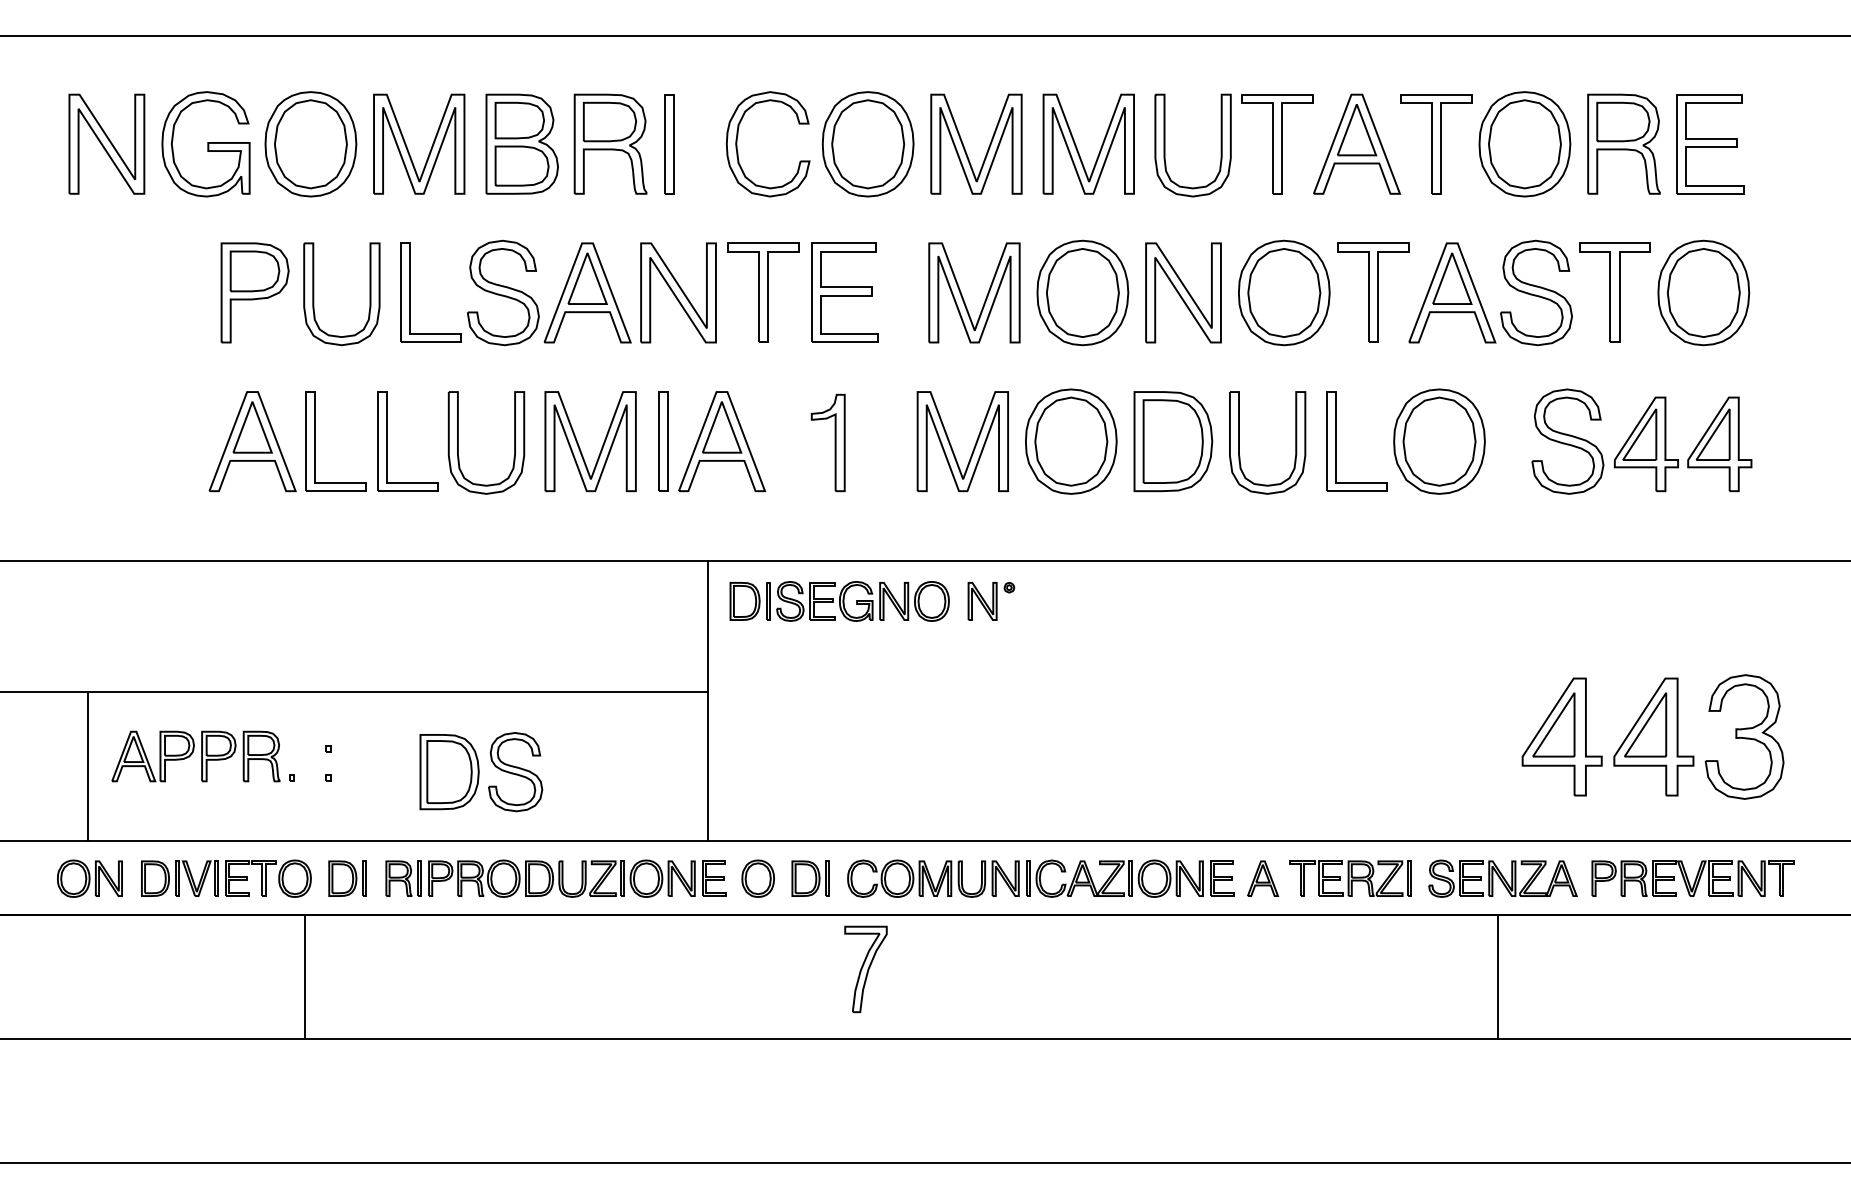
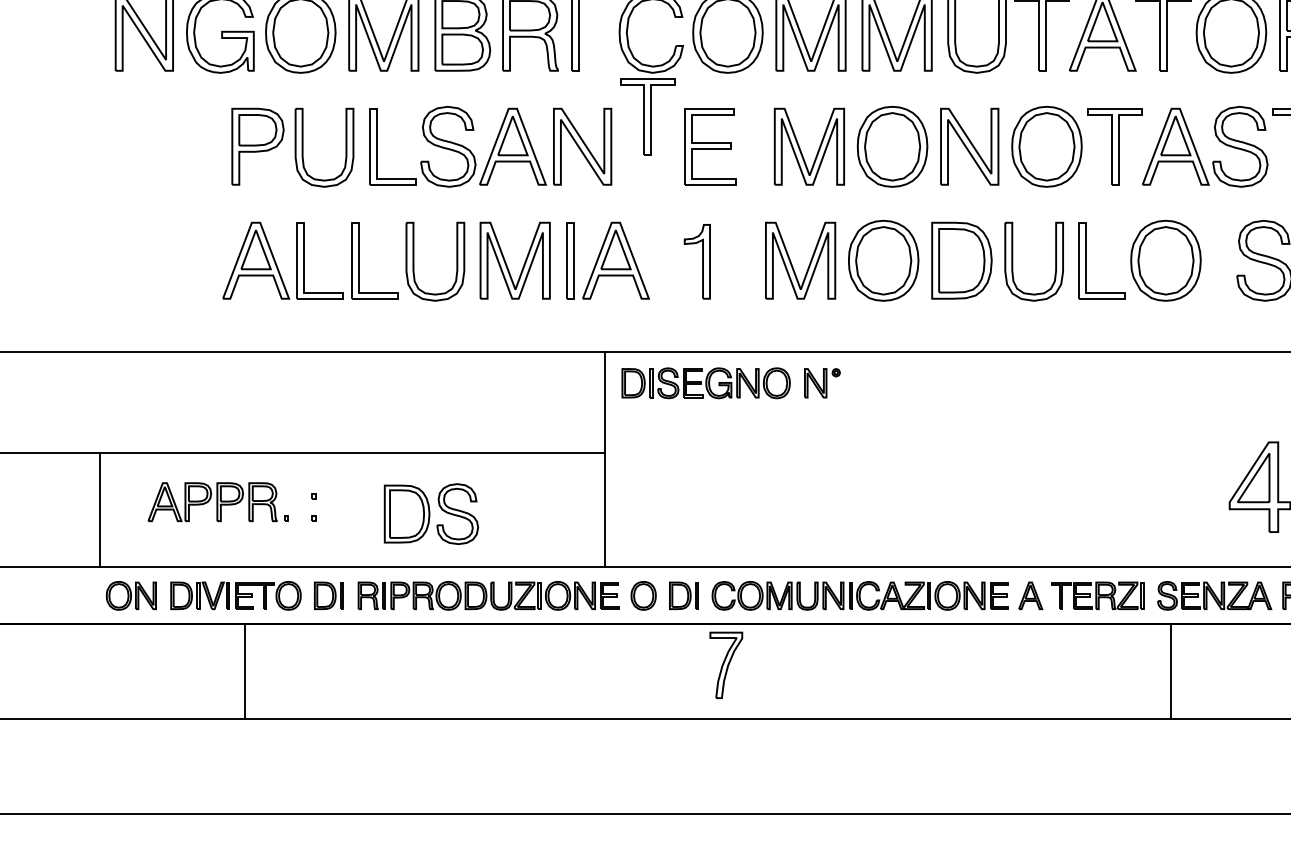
part: (763, 292) -> (647, 116), moved
line: (87, 766) -> (99, 509), moved
line: (304, 977) -> (244, 671), moved
line: (1497, 977) -> (1171, 671), moved

